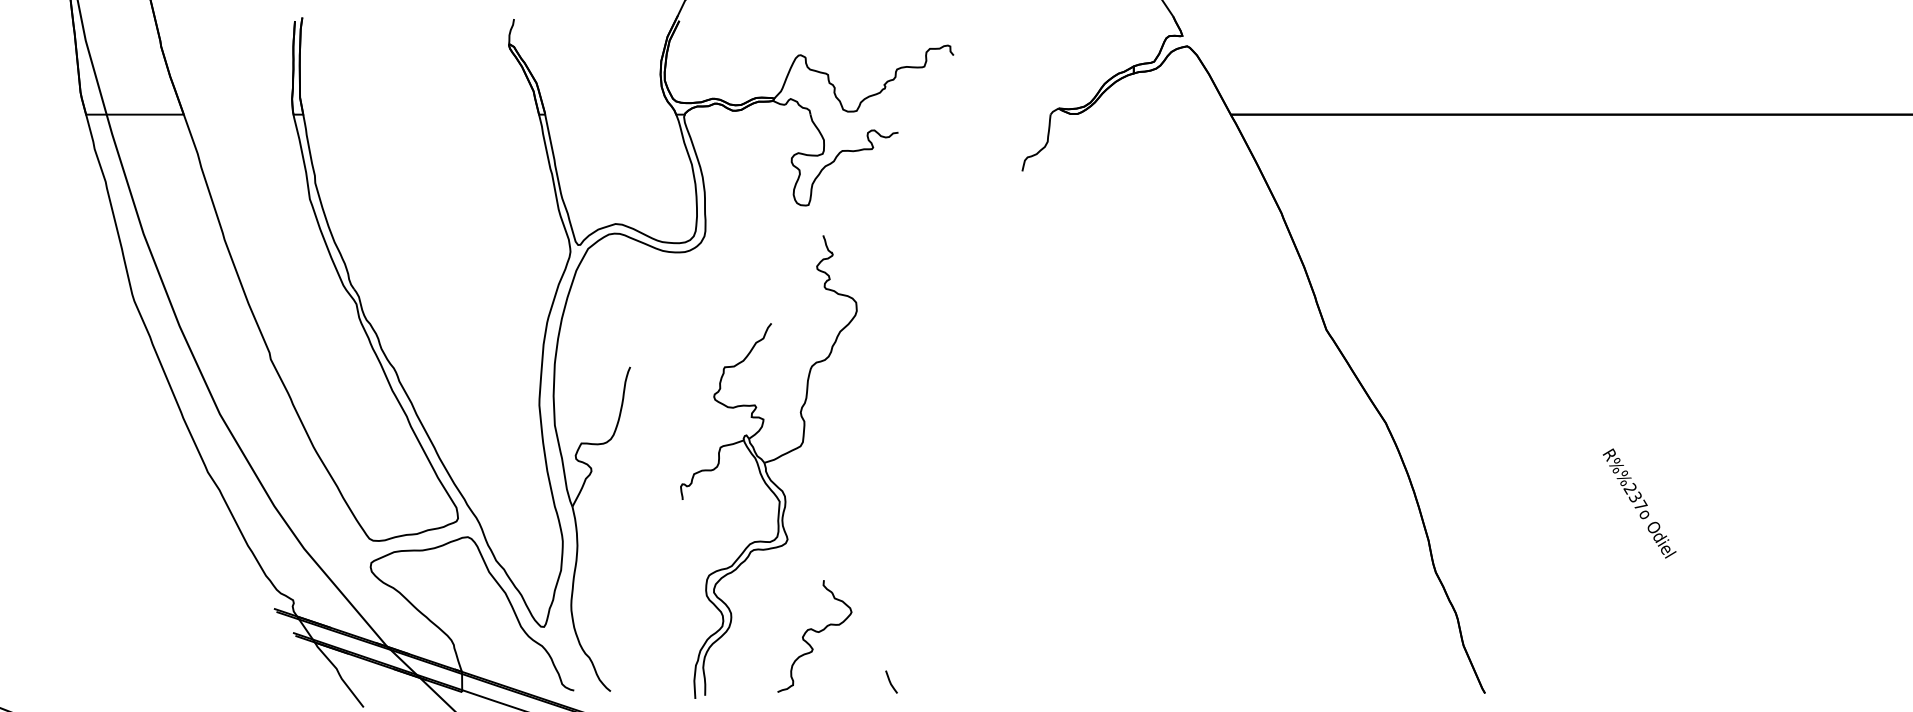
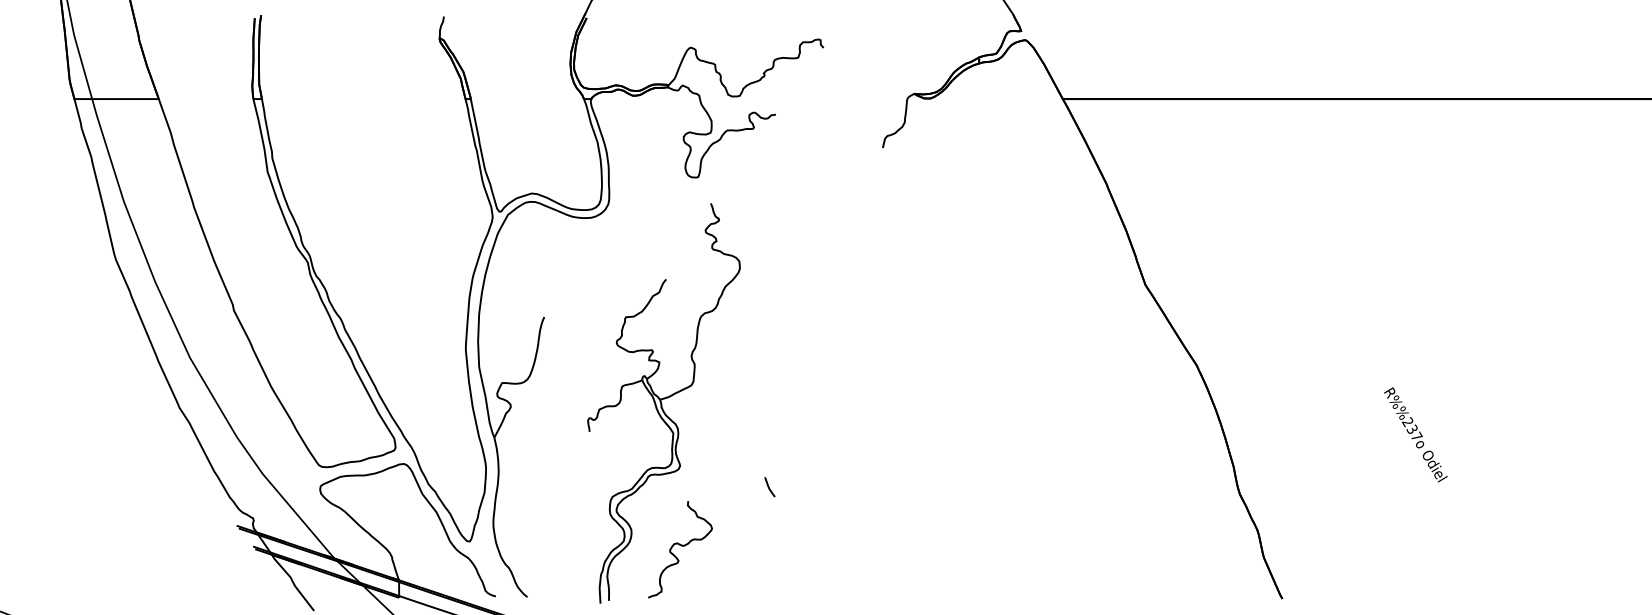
curve: (815, 632) -> (680, 546), moved
curve: (890, 681) -> (769, 486), moved

